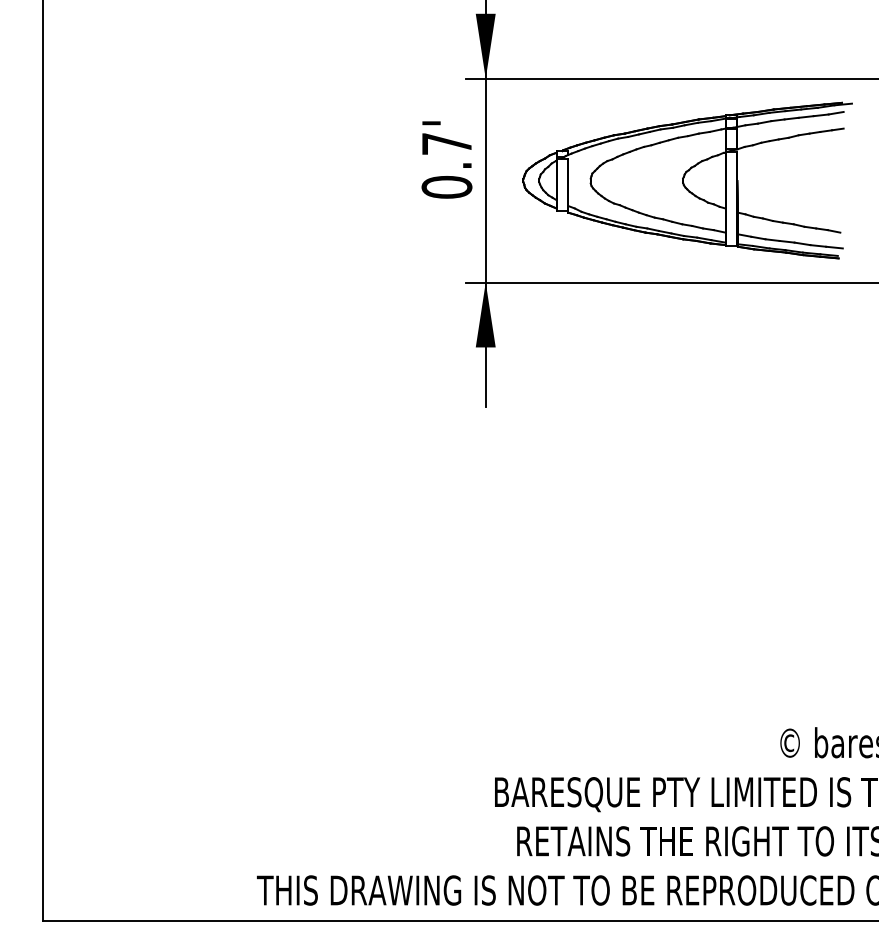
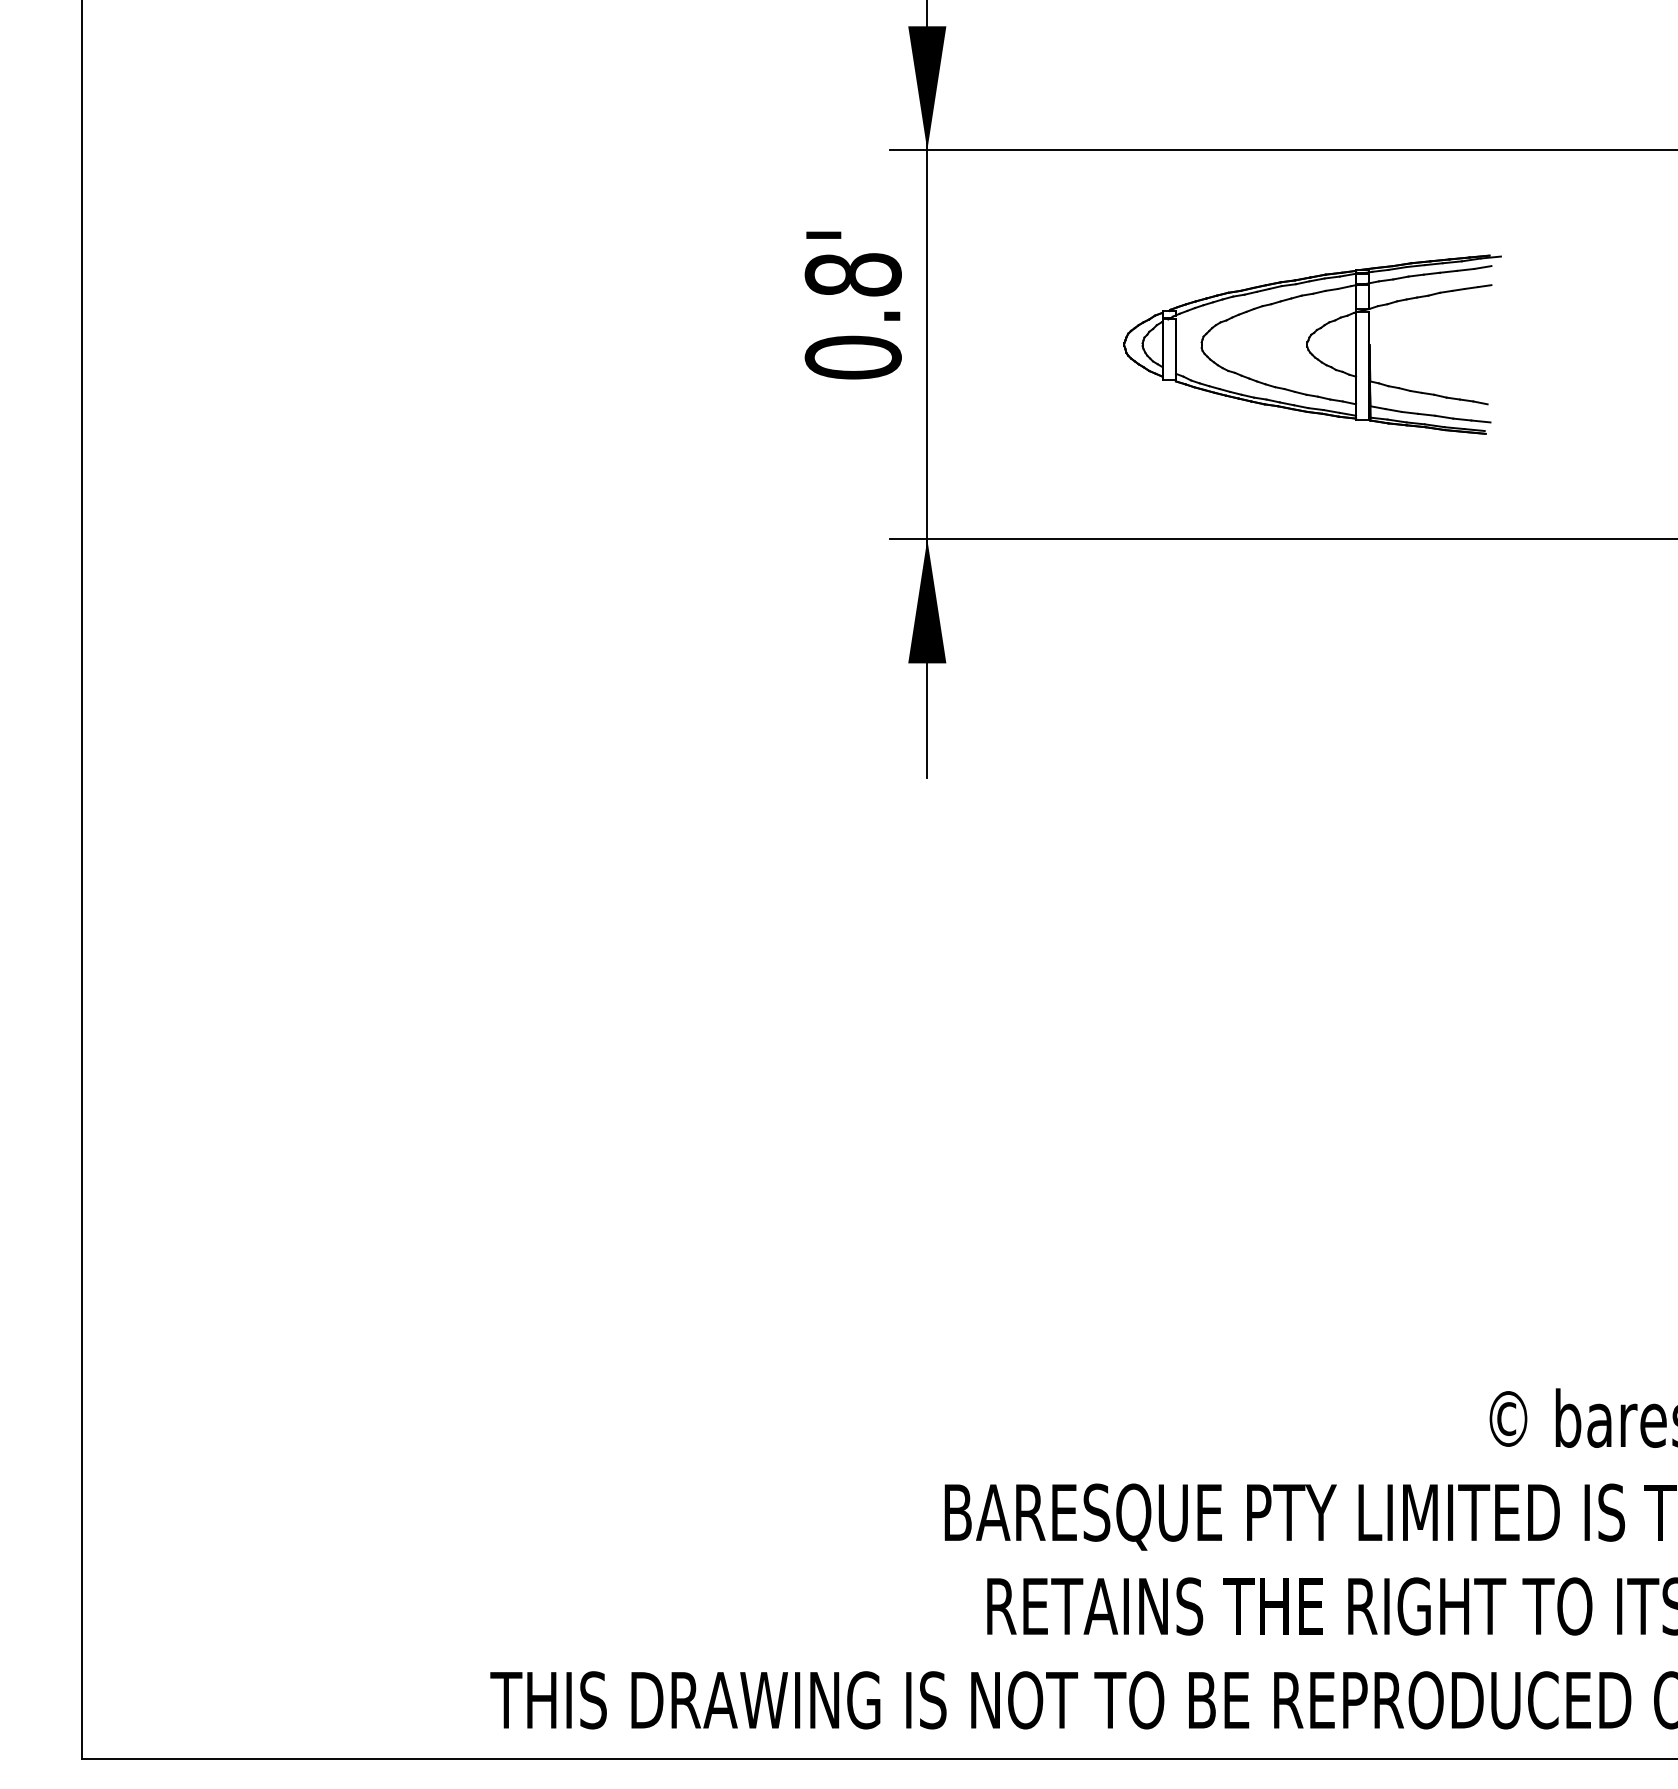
text: (446, 143) -> (852, 273), 0.7' -> 0.8'
part: (687, 180) -> (1312, 344), size x0.6

